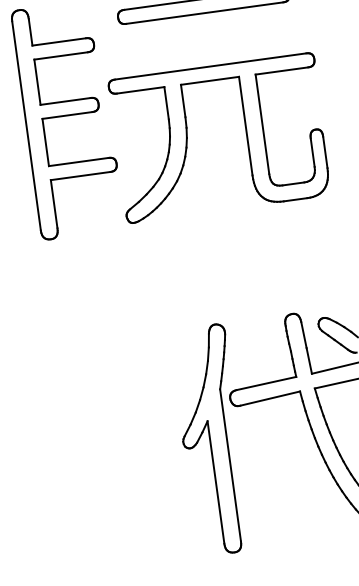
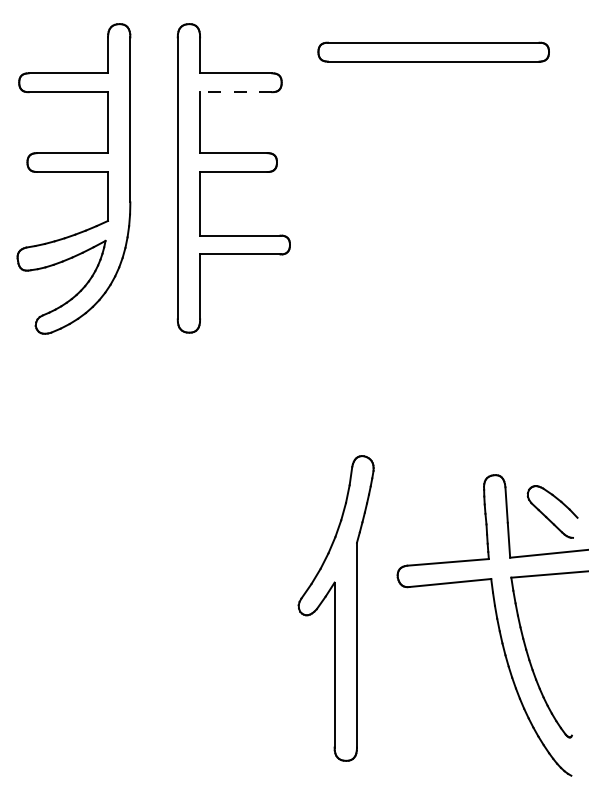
line: (60, 56) -> (235, 92), solid -> dashed
part: (246, 134) -> (467, 229), removed
part: (210, 440) -> (335, 608), moved

